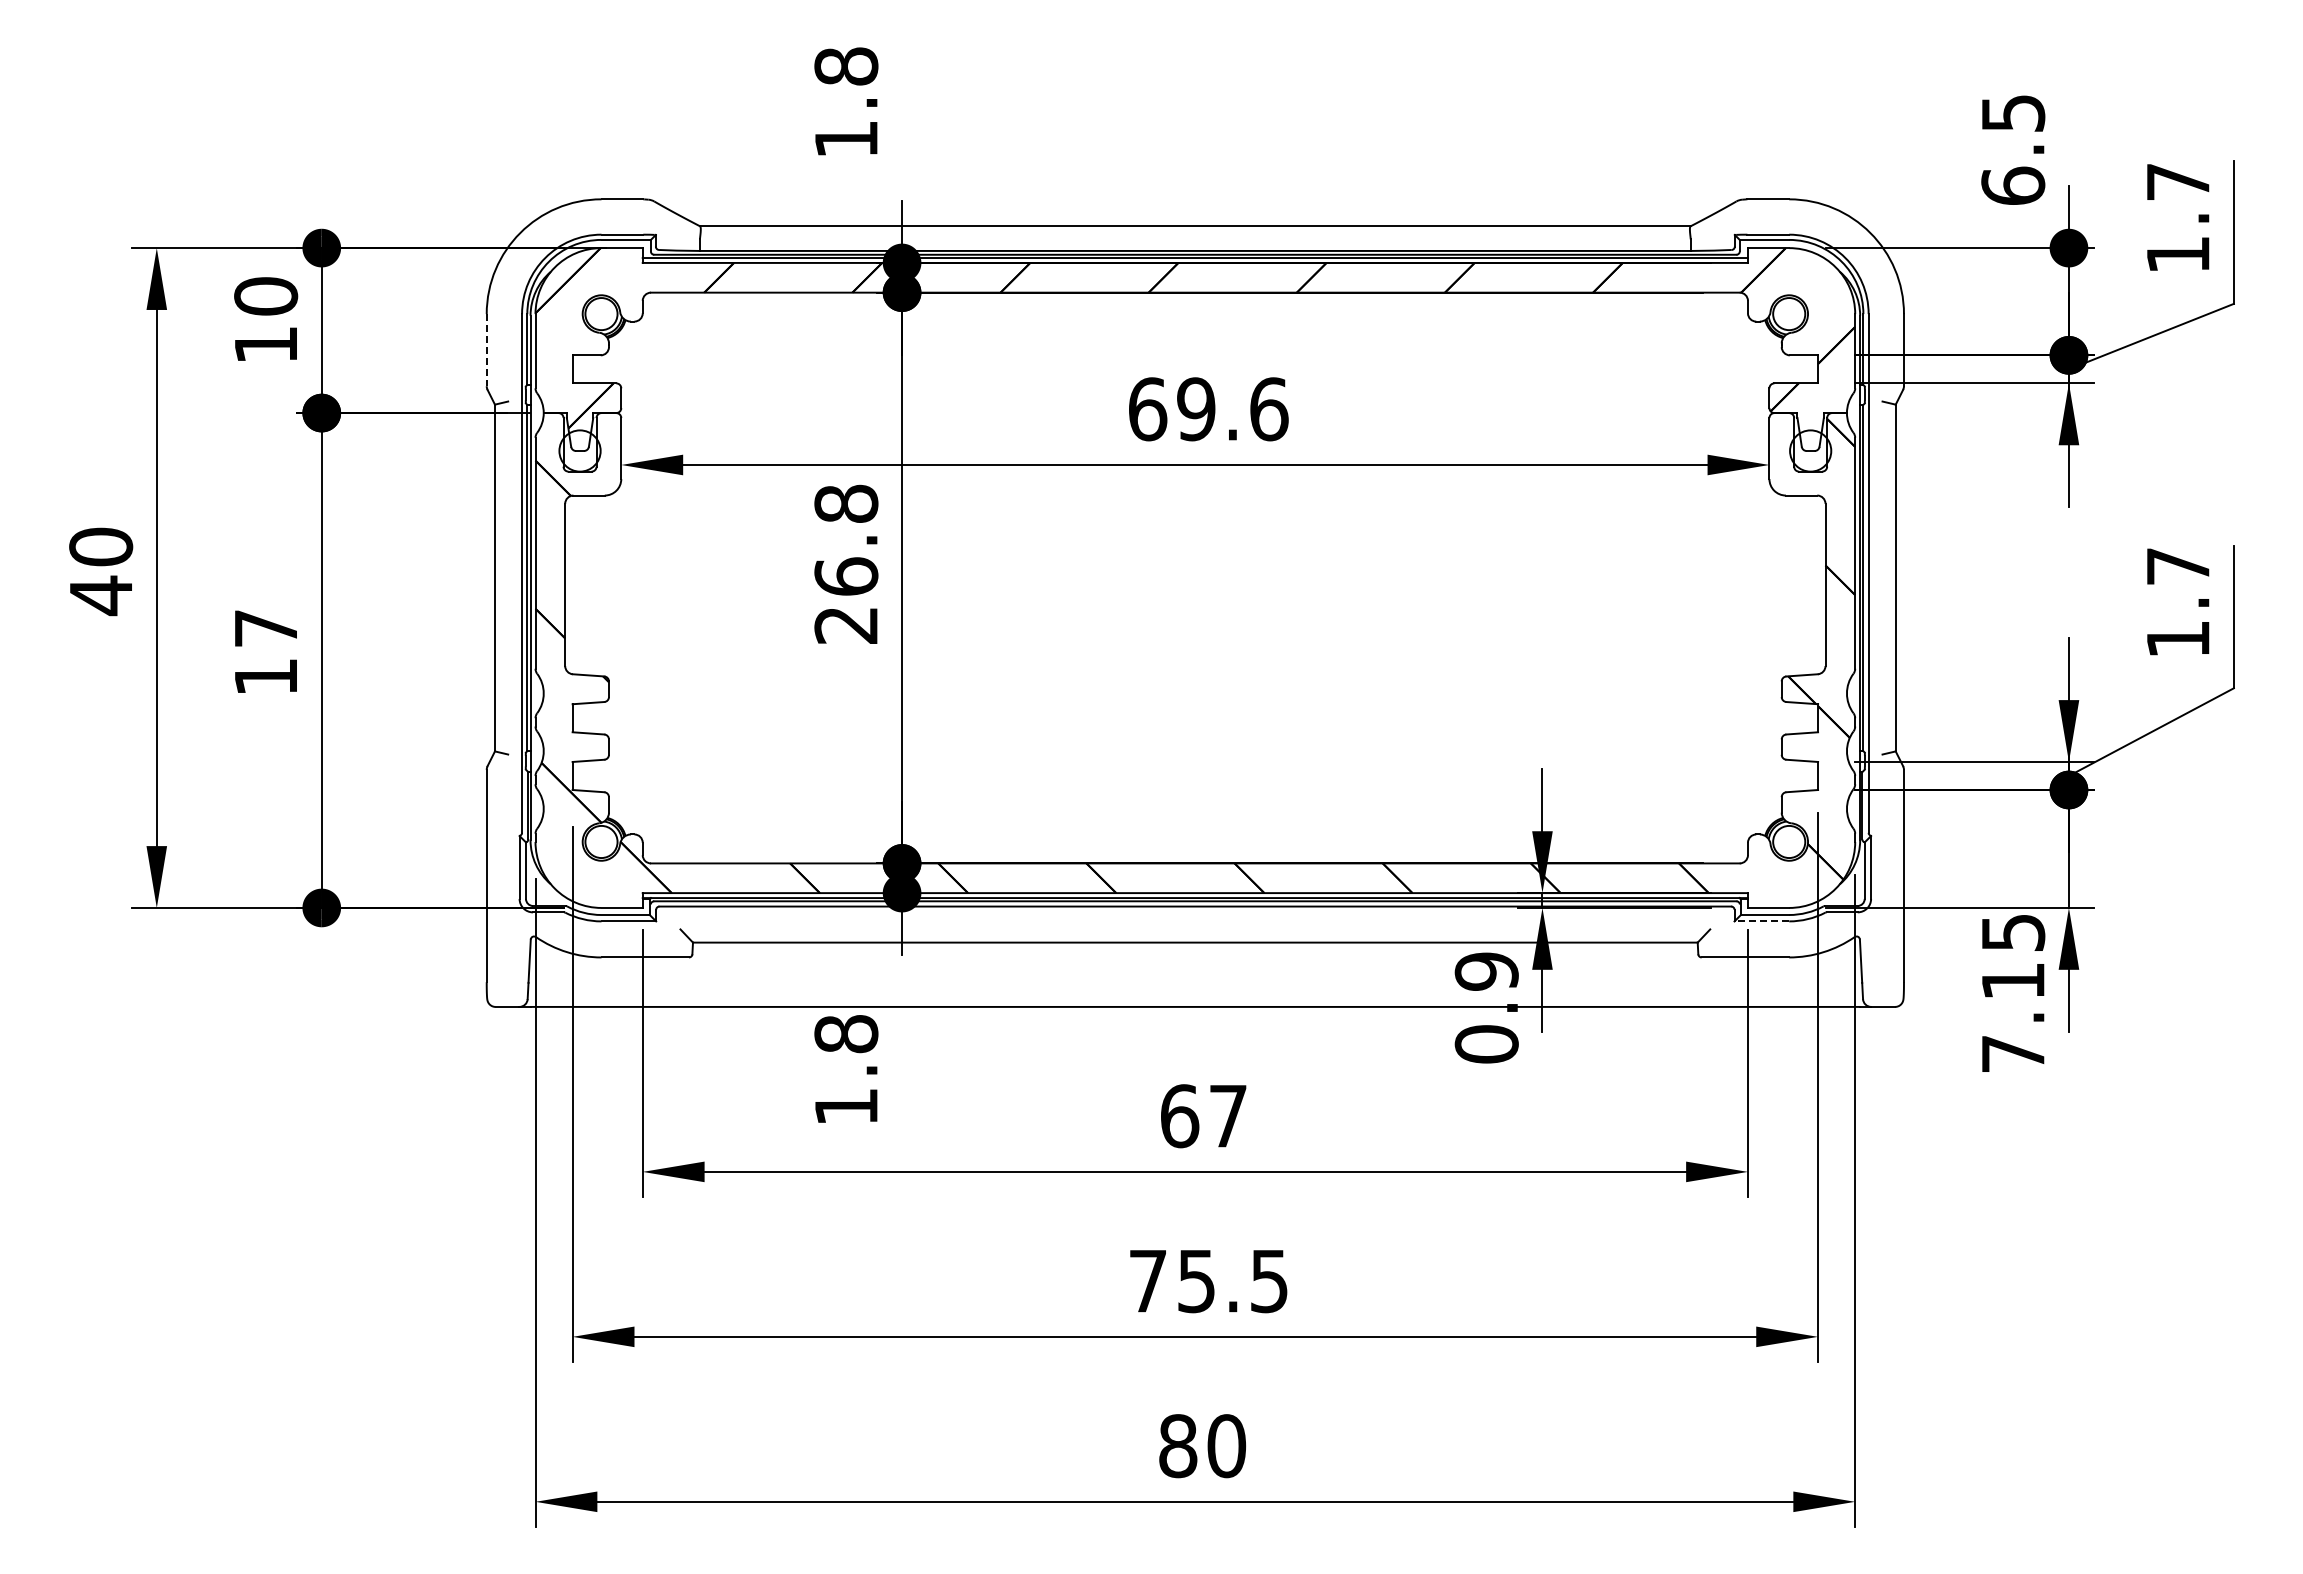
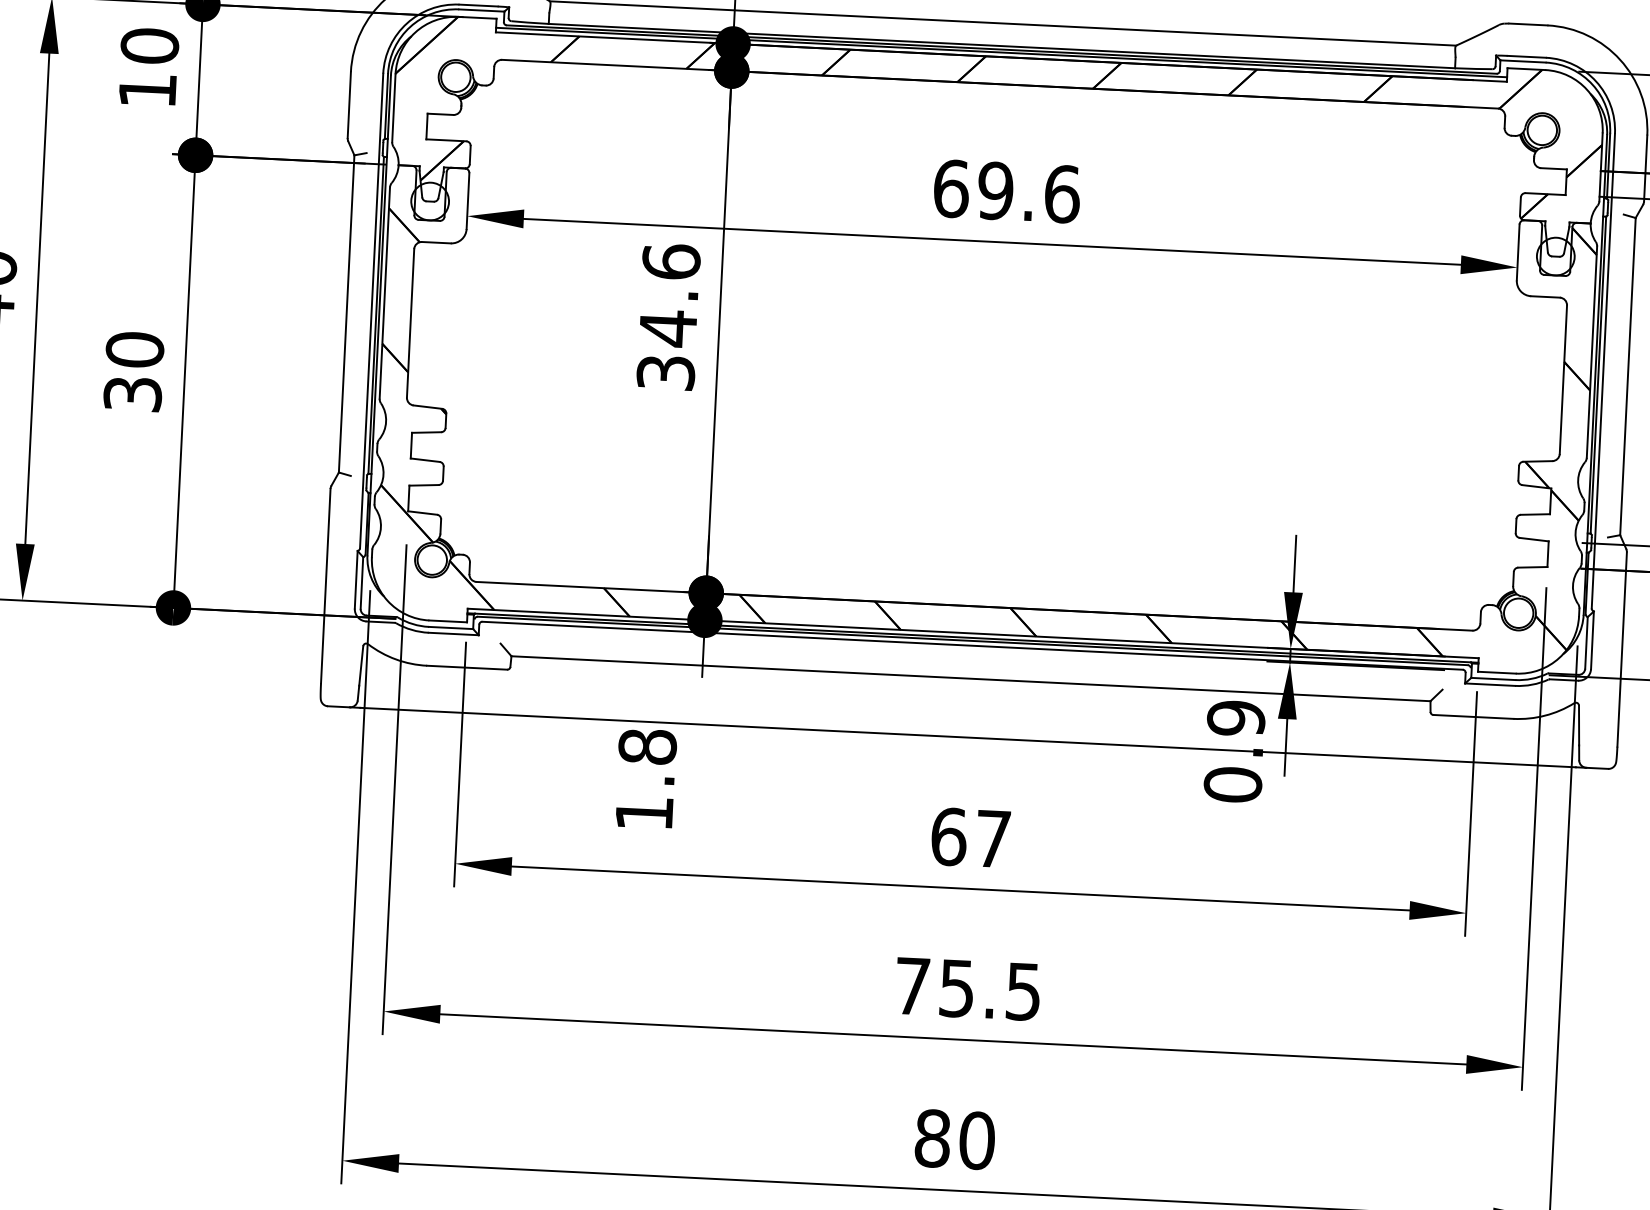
line: (486, 350) -> (349, 105), dashed -> solid
text: (846, 563) -> (668, 316), 26.8 -> 34.6
text: (266, 652) -> (134, 371), 17 -> 30
line: (1761, 921) -> (1489, 684), dashed -> solid

